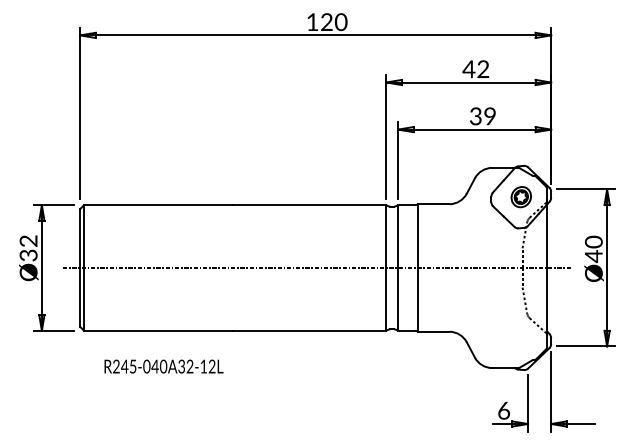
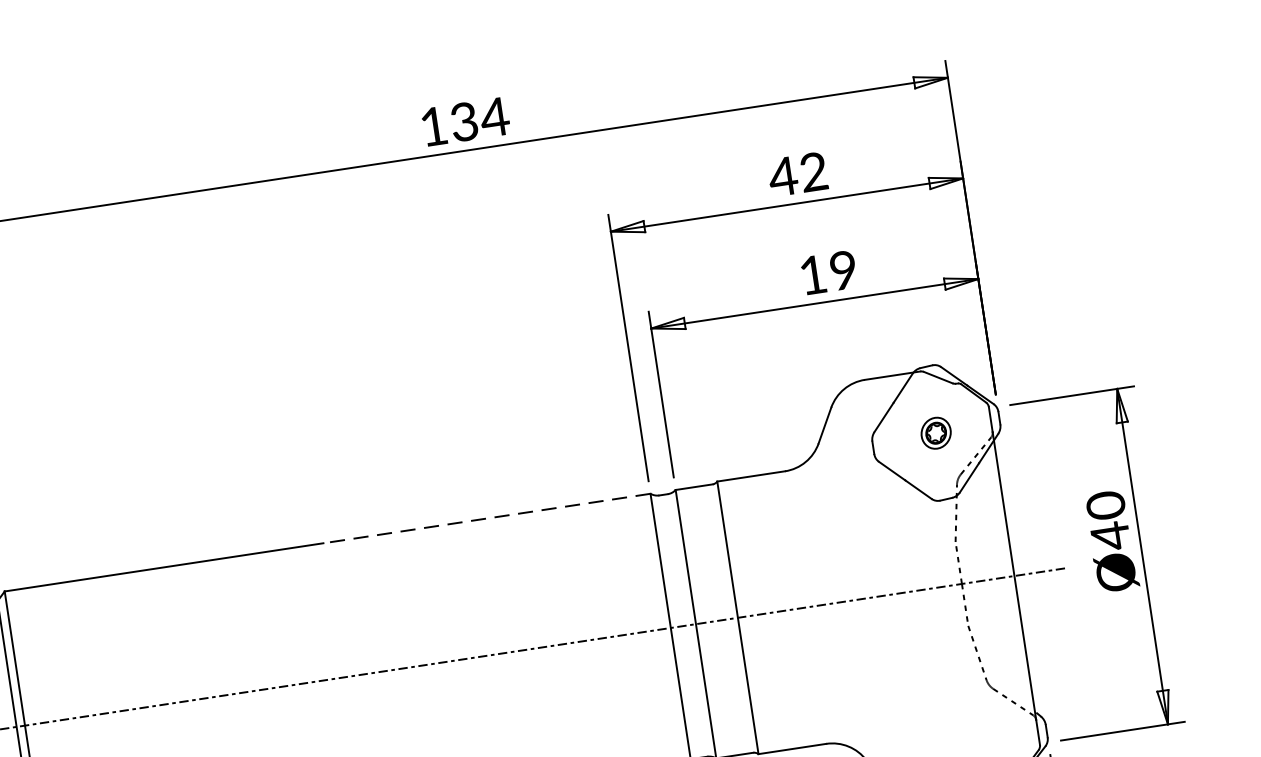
text: (334, 22) -> (480, 120), 120 -> 134
text: (475, 116) -> (812, 275), 39 -> 19
part: (520, 197) -> (934, 434), size x0.7
line: (309, 205) -> (486, 519), solid -> dashed

